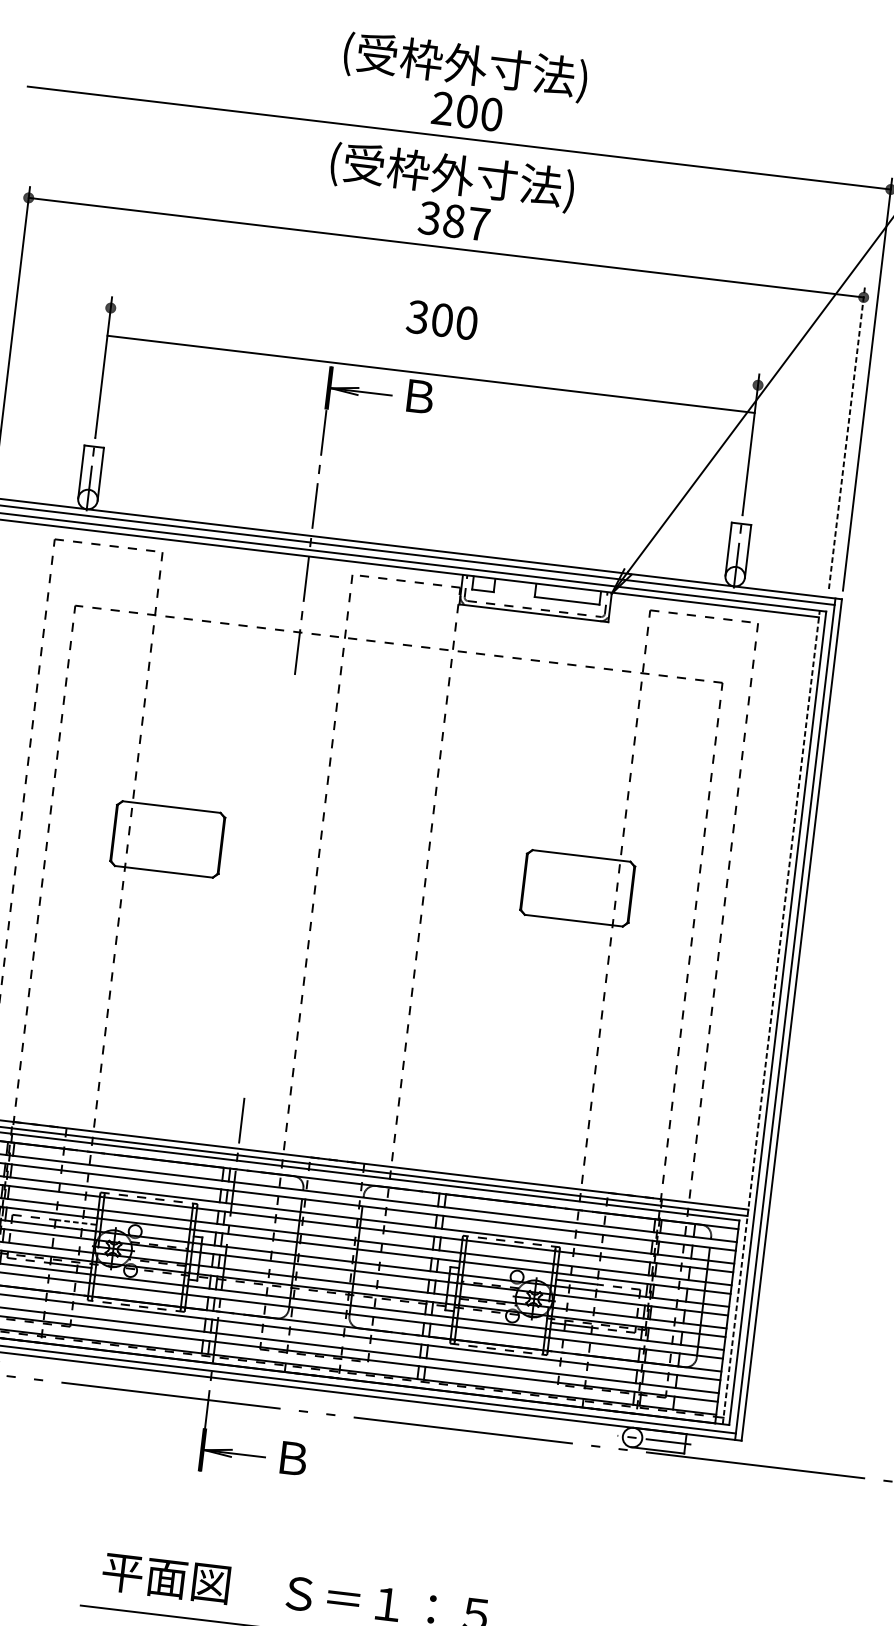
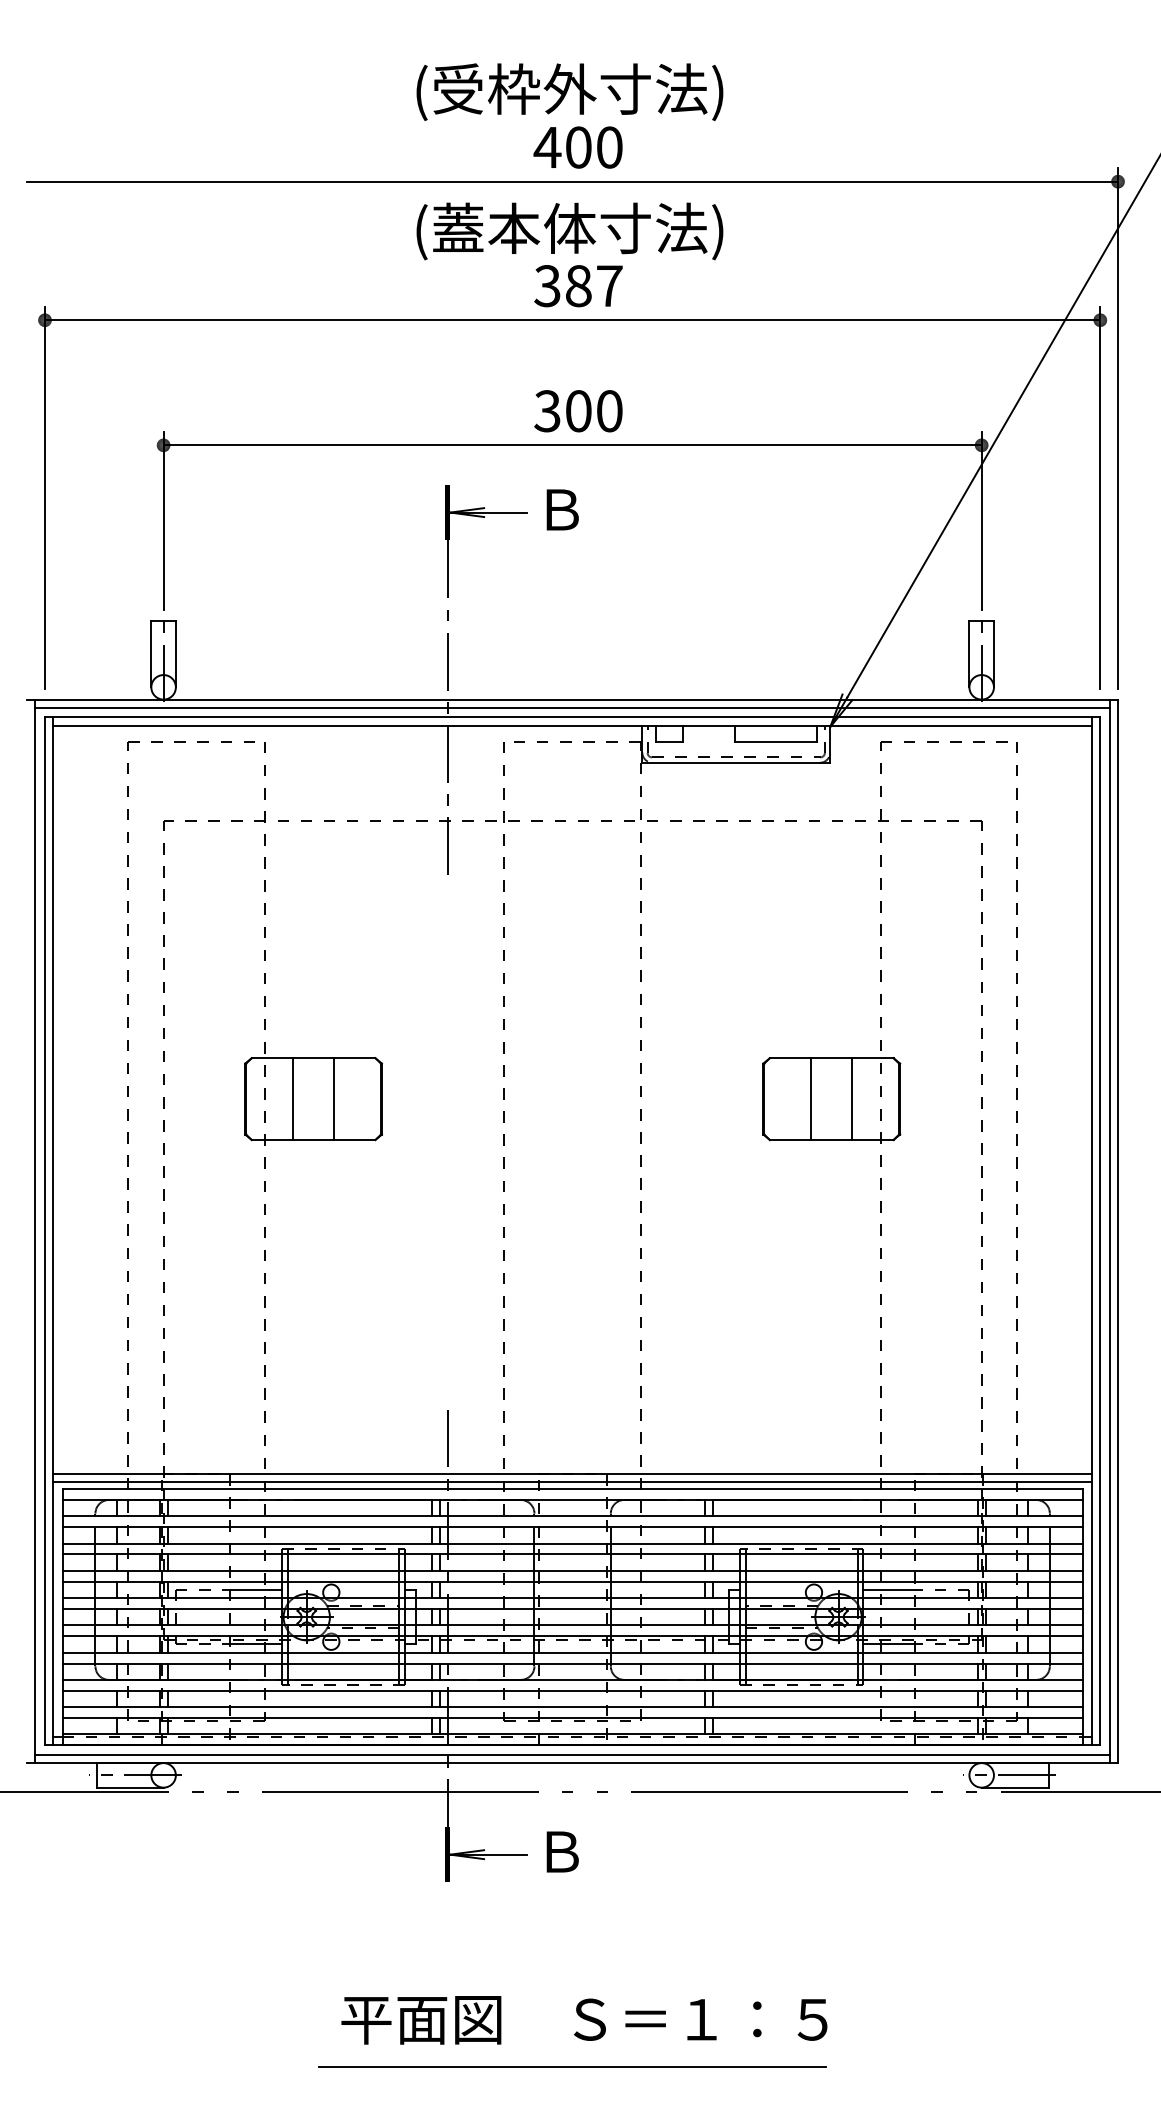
text: (442, 107) -> (547, 146), 200 -> 400
text: (408, 168) -> (514, 227), (受枠外寸法) -> (蓋本体寸法)
line: (430, 374) -> (572, 445), moved
line: (847, 437) -> (1100, 497), dashed -> solid
line: (151, 837) -> (293, 1099), added
line: (184, 841) -> (334, 1099), added
line: (561, 886) -> (811, 1099), added
line: (594, 890) -> (852, 1099), added
line: (771, 1016) -> (1092, 1230), dashed -> solid
line: (76, 1222) -> (256, 1589), dashed -> solid

